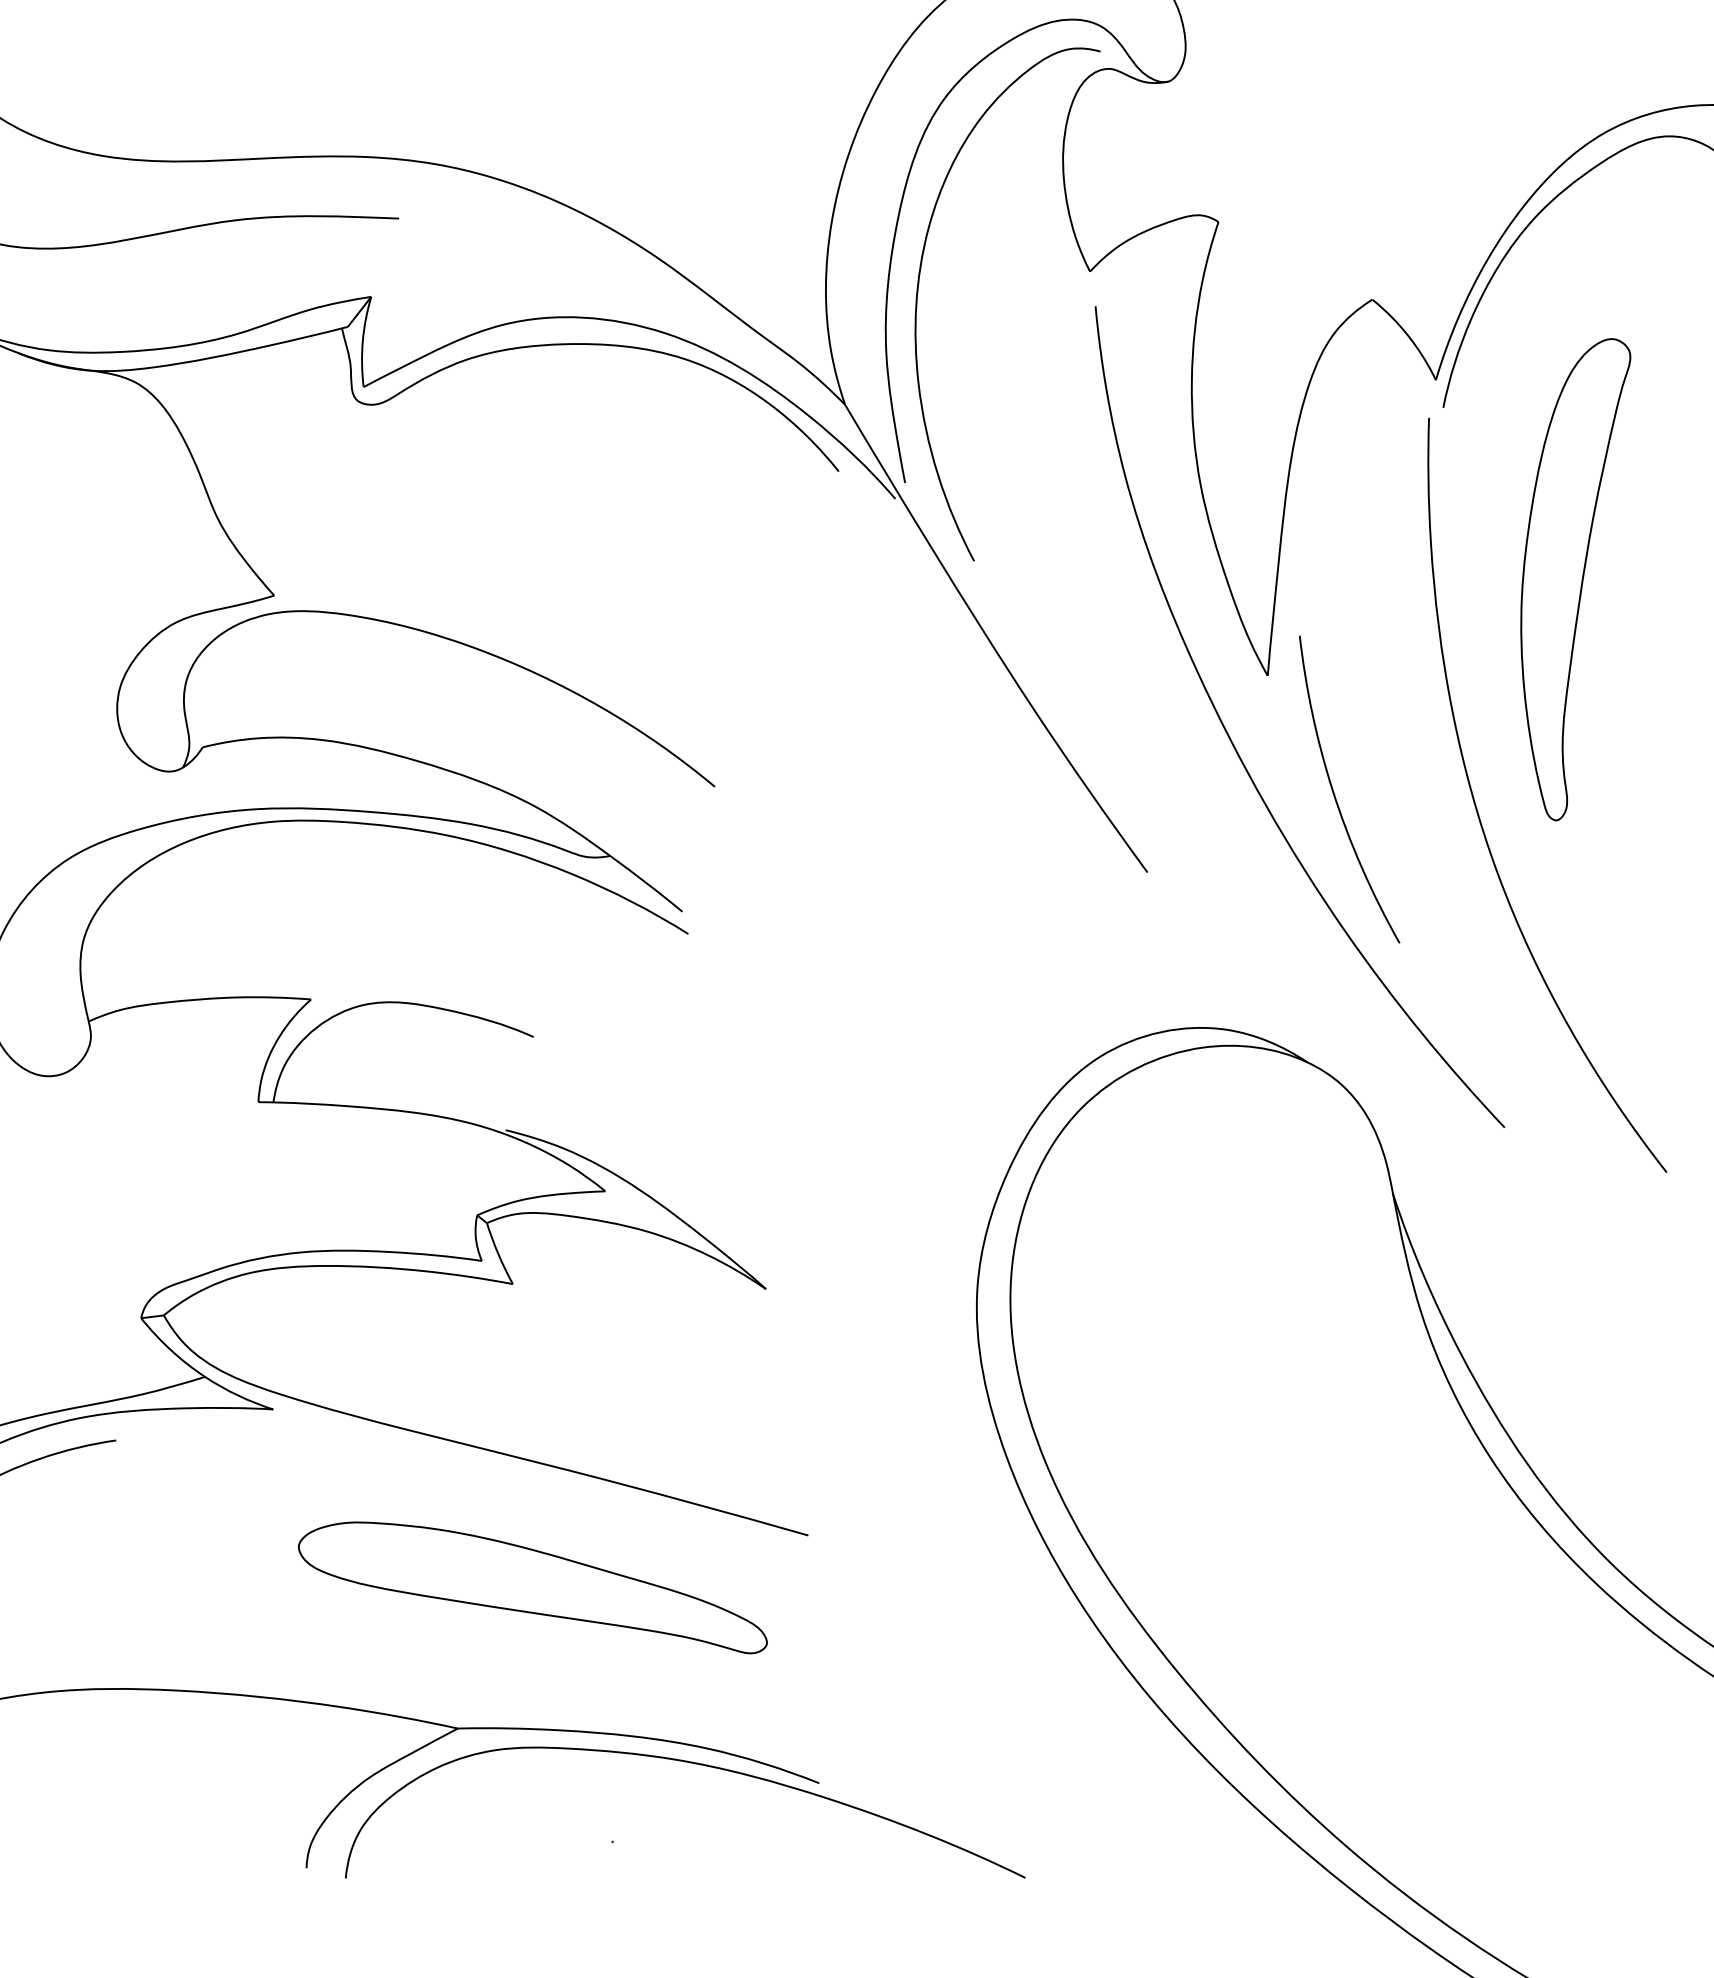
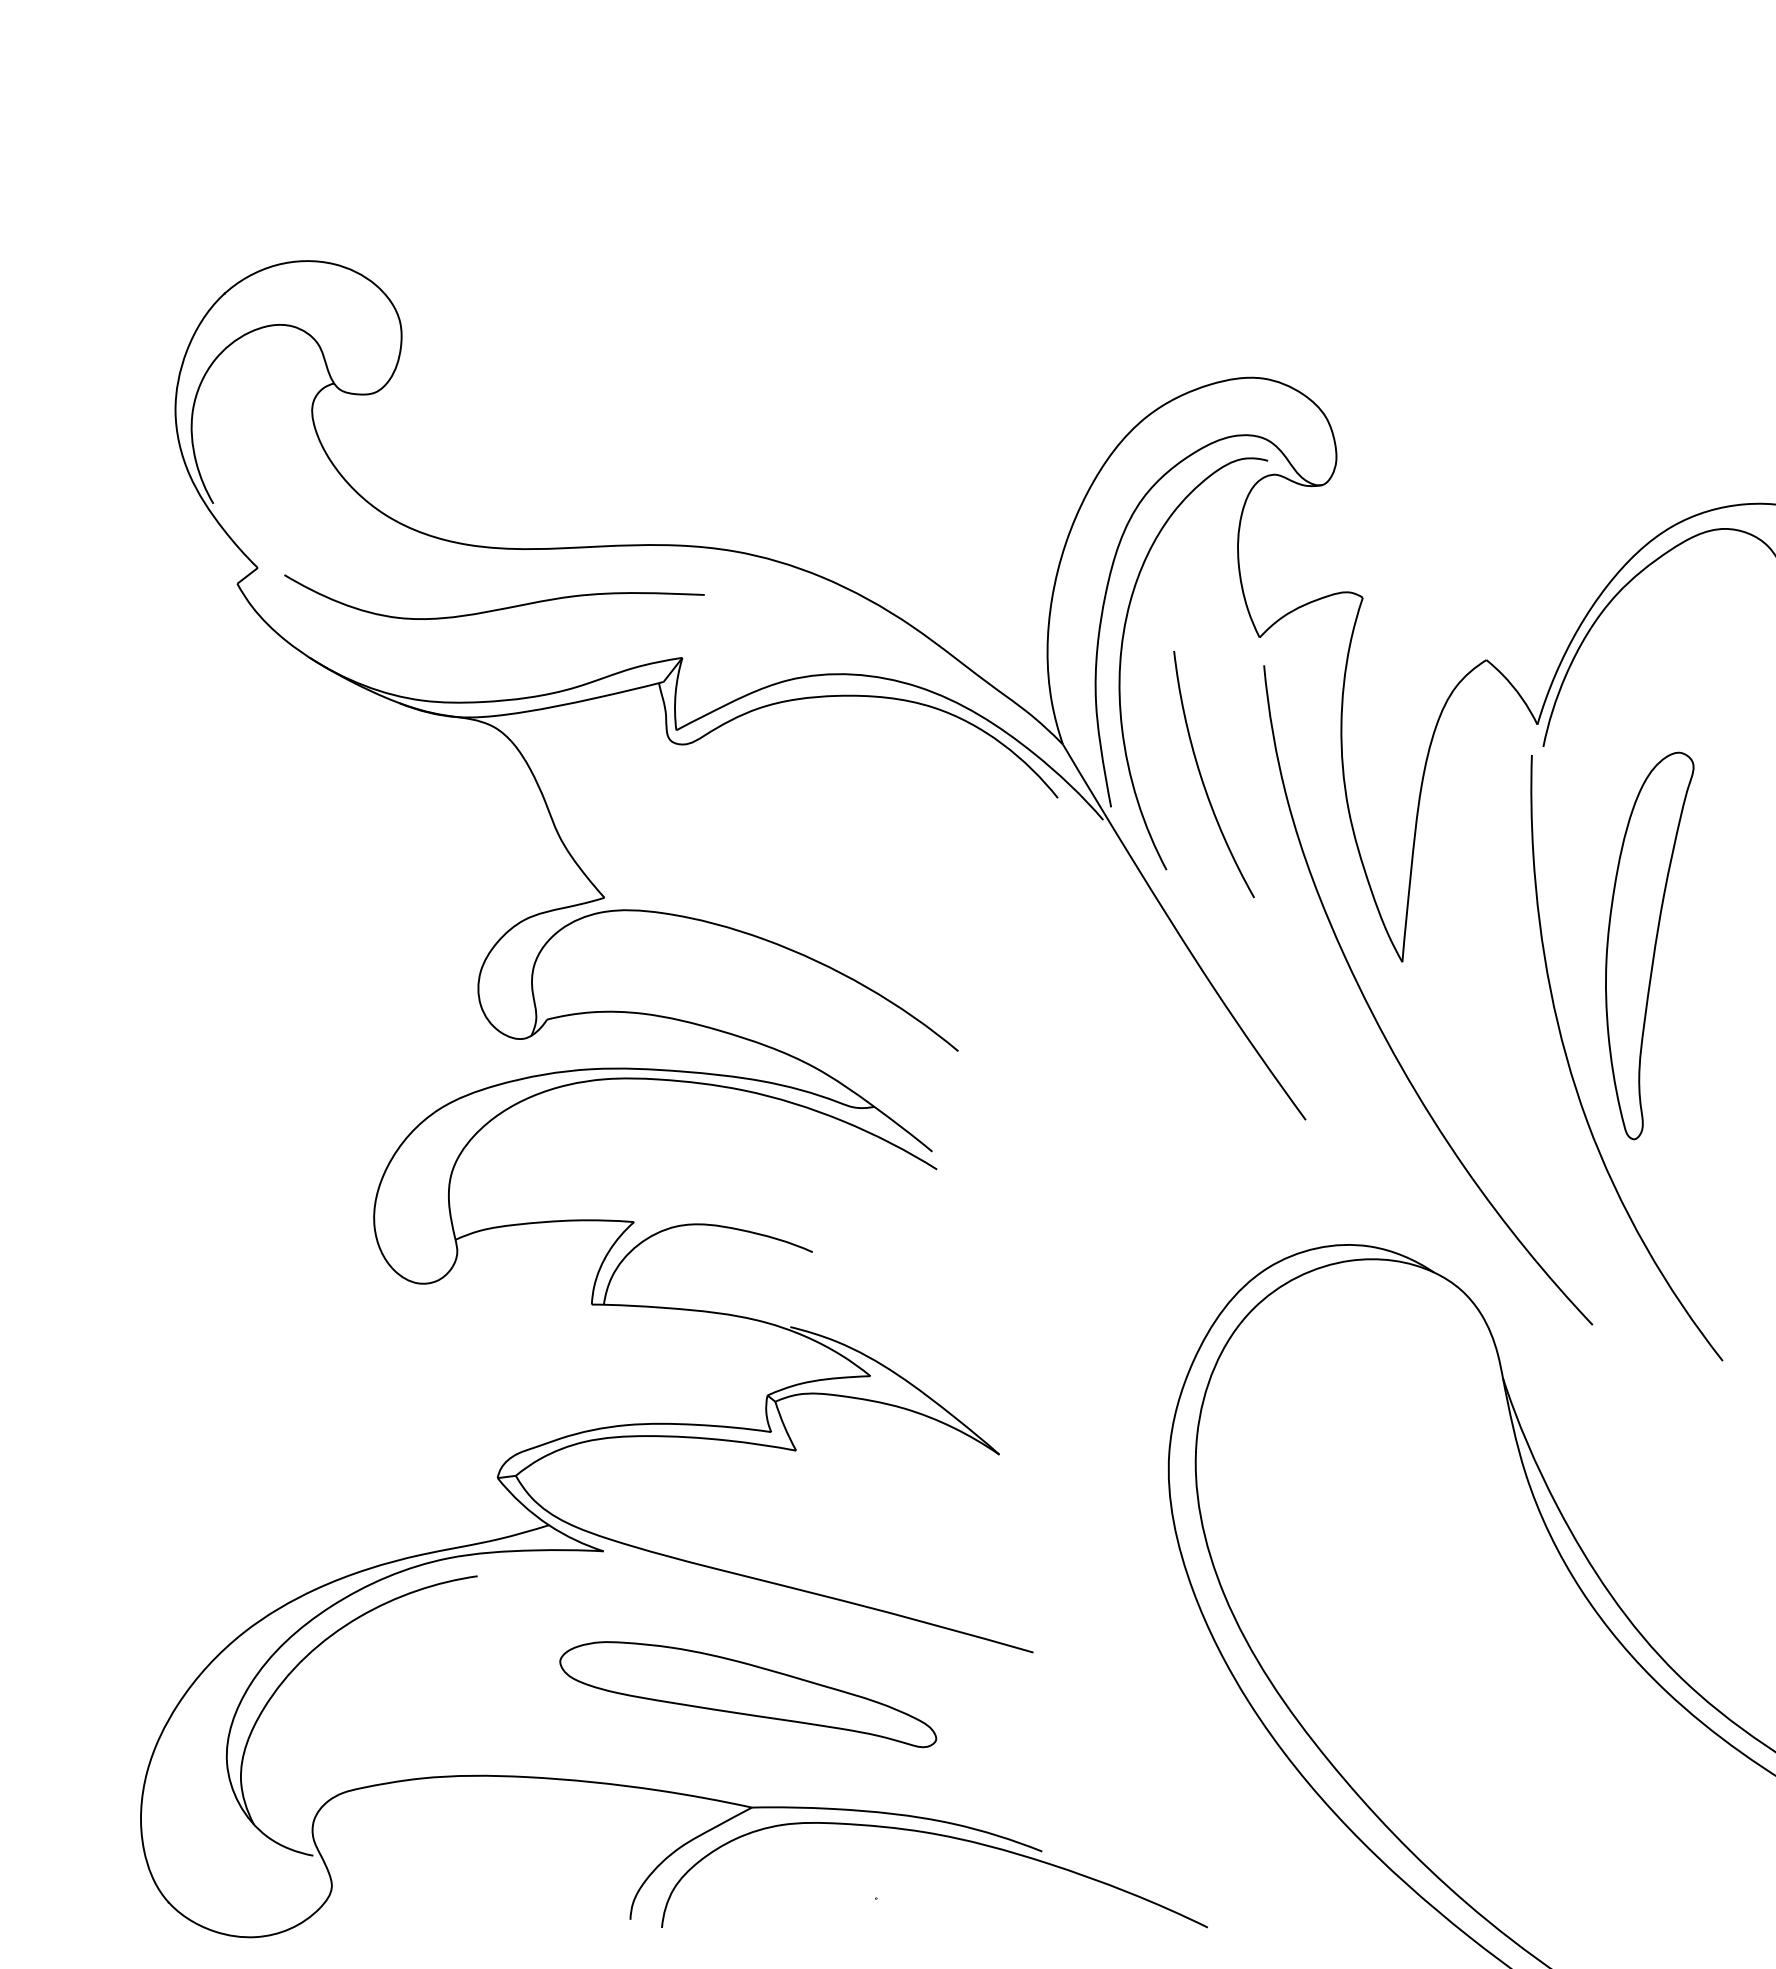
part: (1575, 579) -> (1649, 945), moved
curve: (1335, 793) -> (1202, 777), moved
part: (533, 1587) -> (748, 1694), moved

